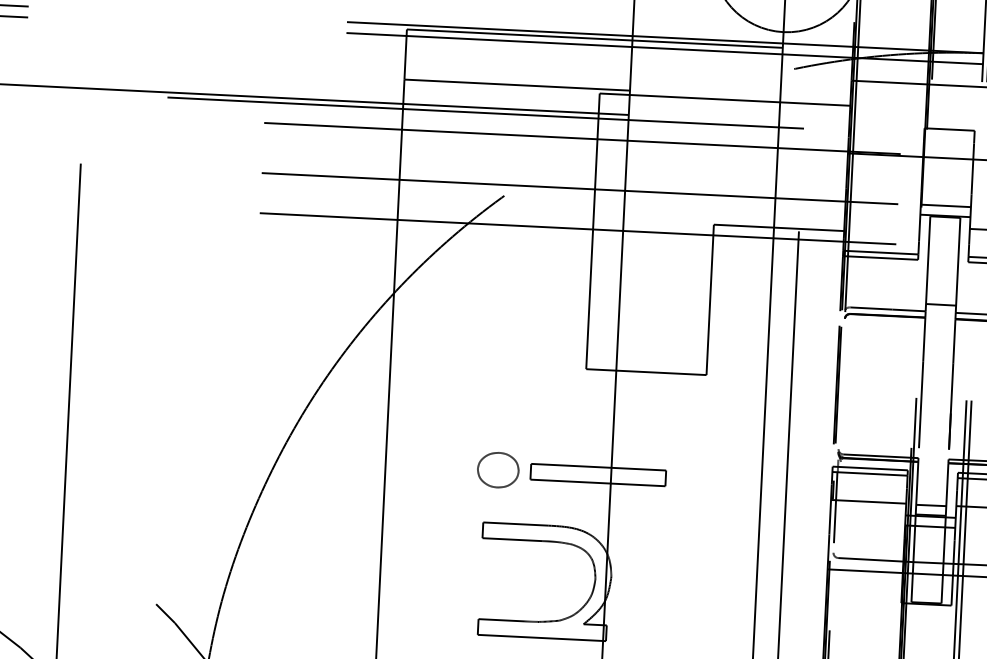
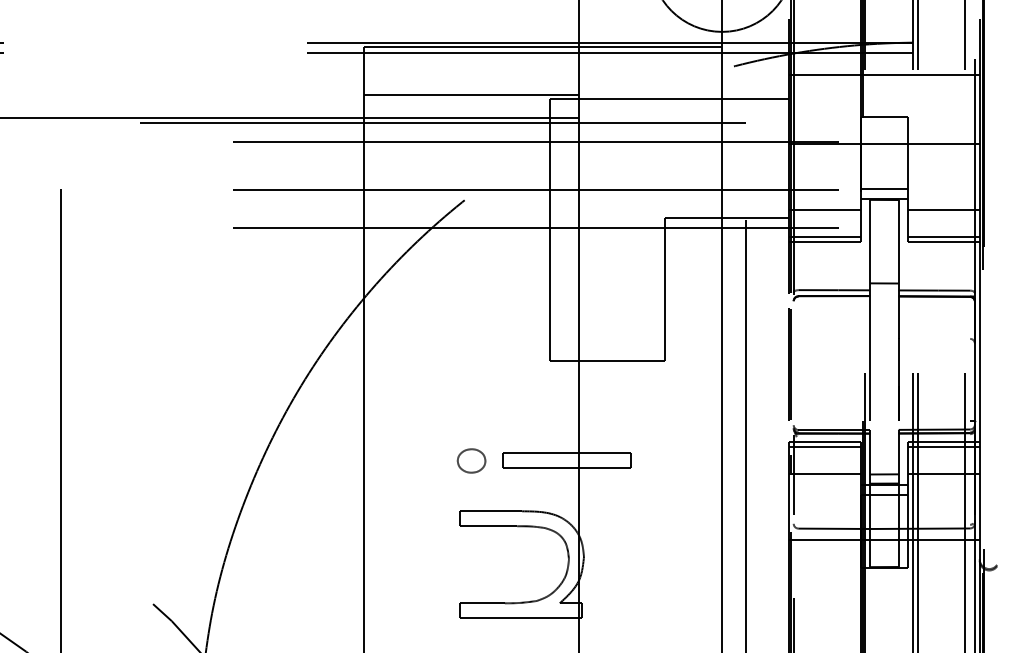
line: (881, 225) -> (824, 210), added
part: (498, 469) -> (471, 460), size x0.71

